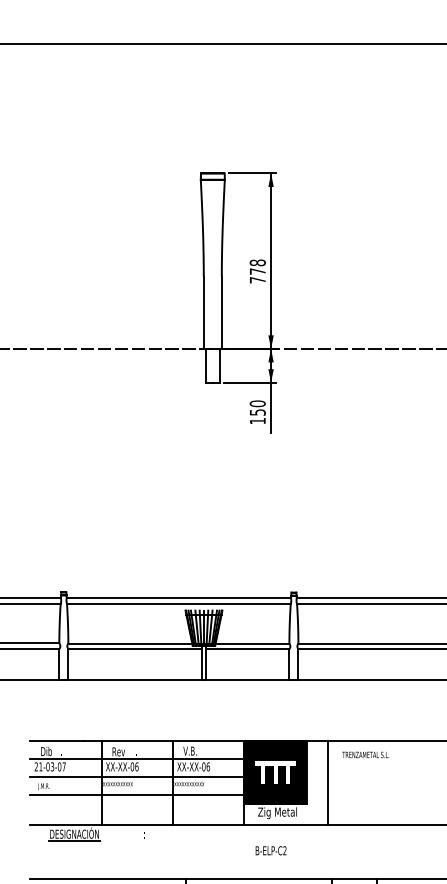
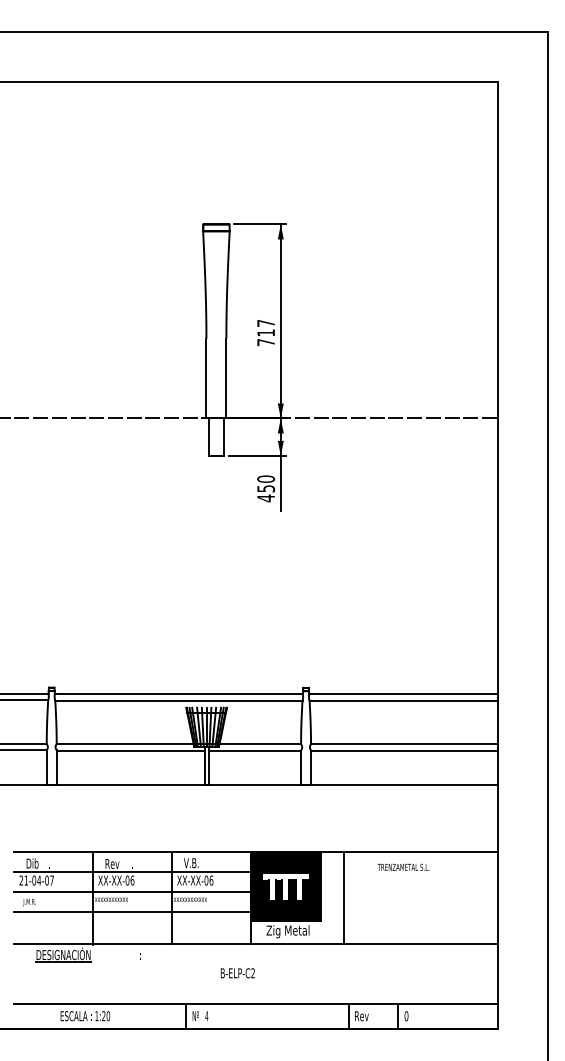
text: (258, 266) -> (266, 327), 778 -> 717
text: (257, 421) -> (265, 498), 150 -> 450
text: (365, 754) -> (403, 866), moved
text: (52, 766) -> (39, 880), 21-03-07 -> 21-04-07
text: (270, 850) -> (237, 973), moved

